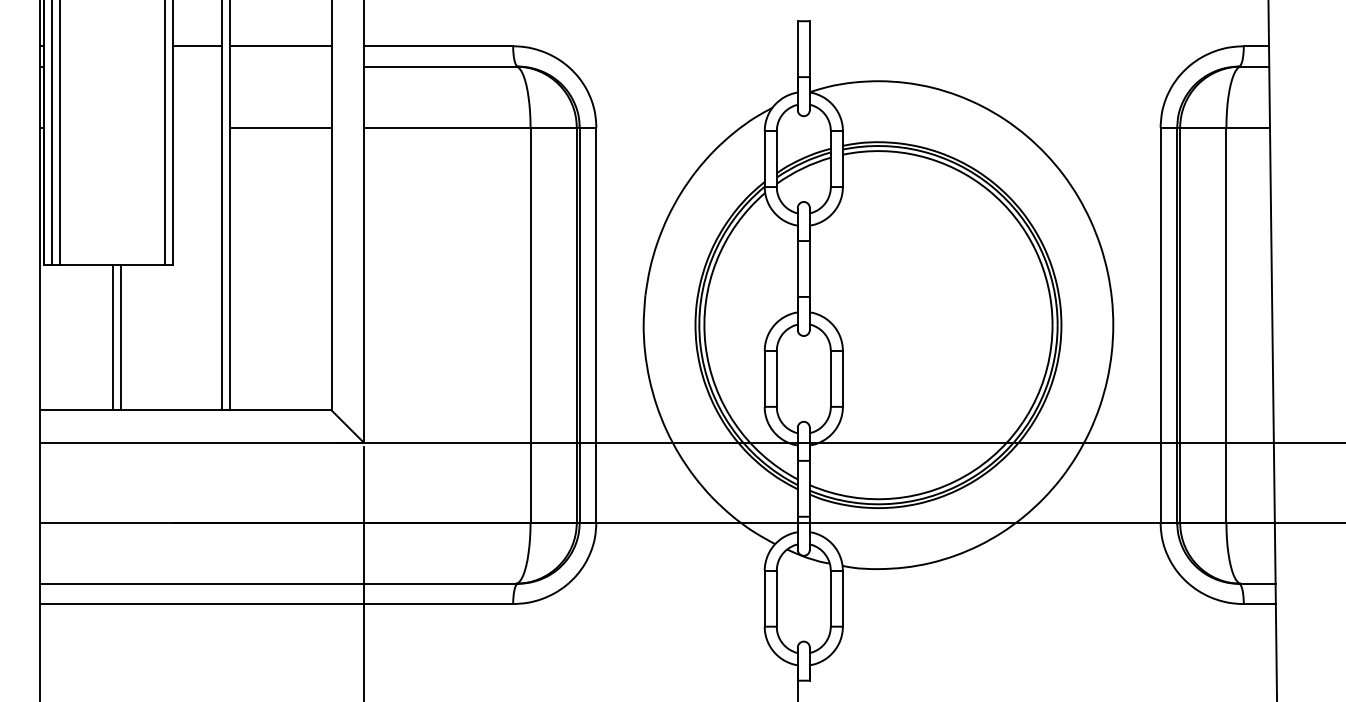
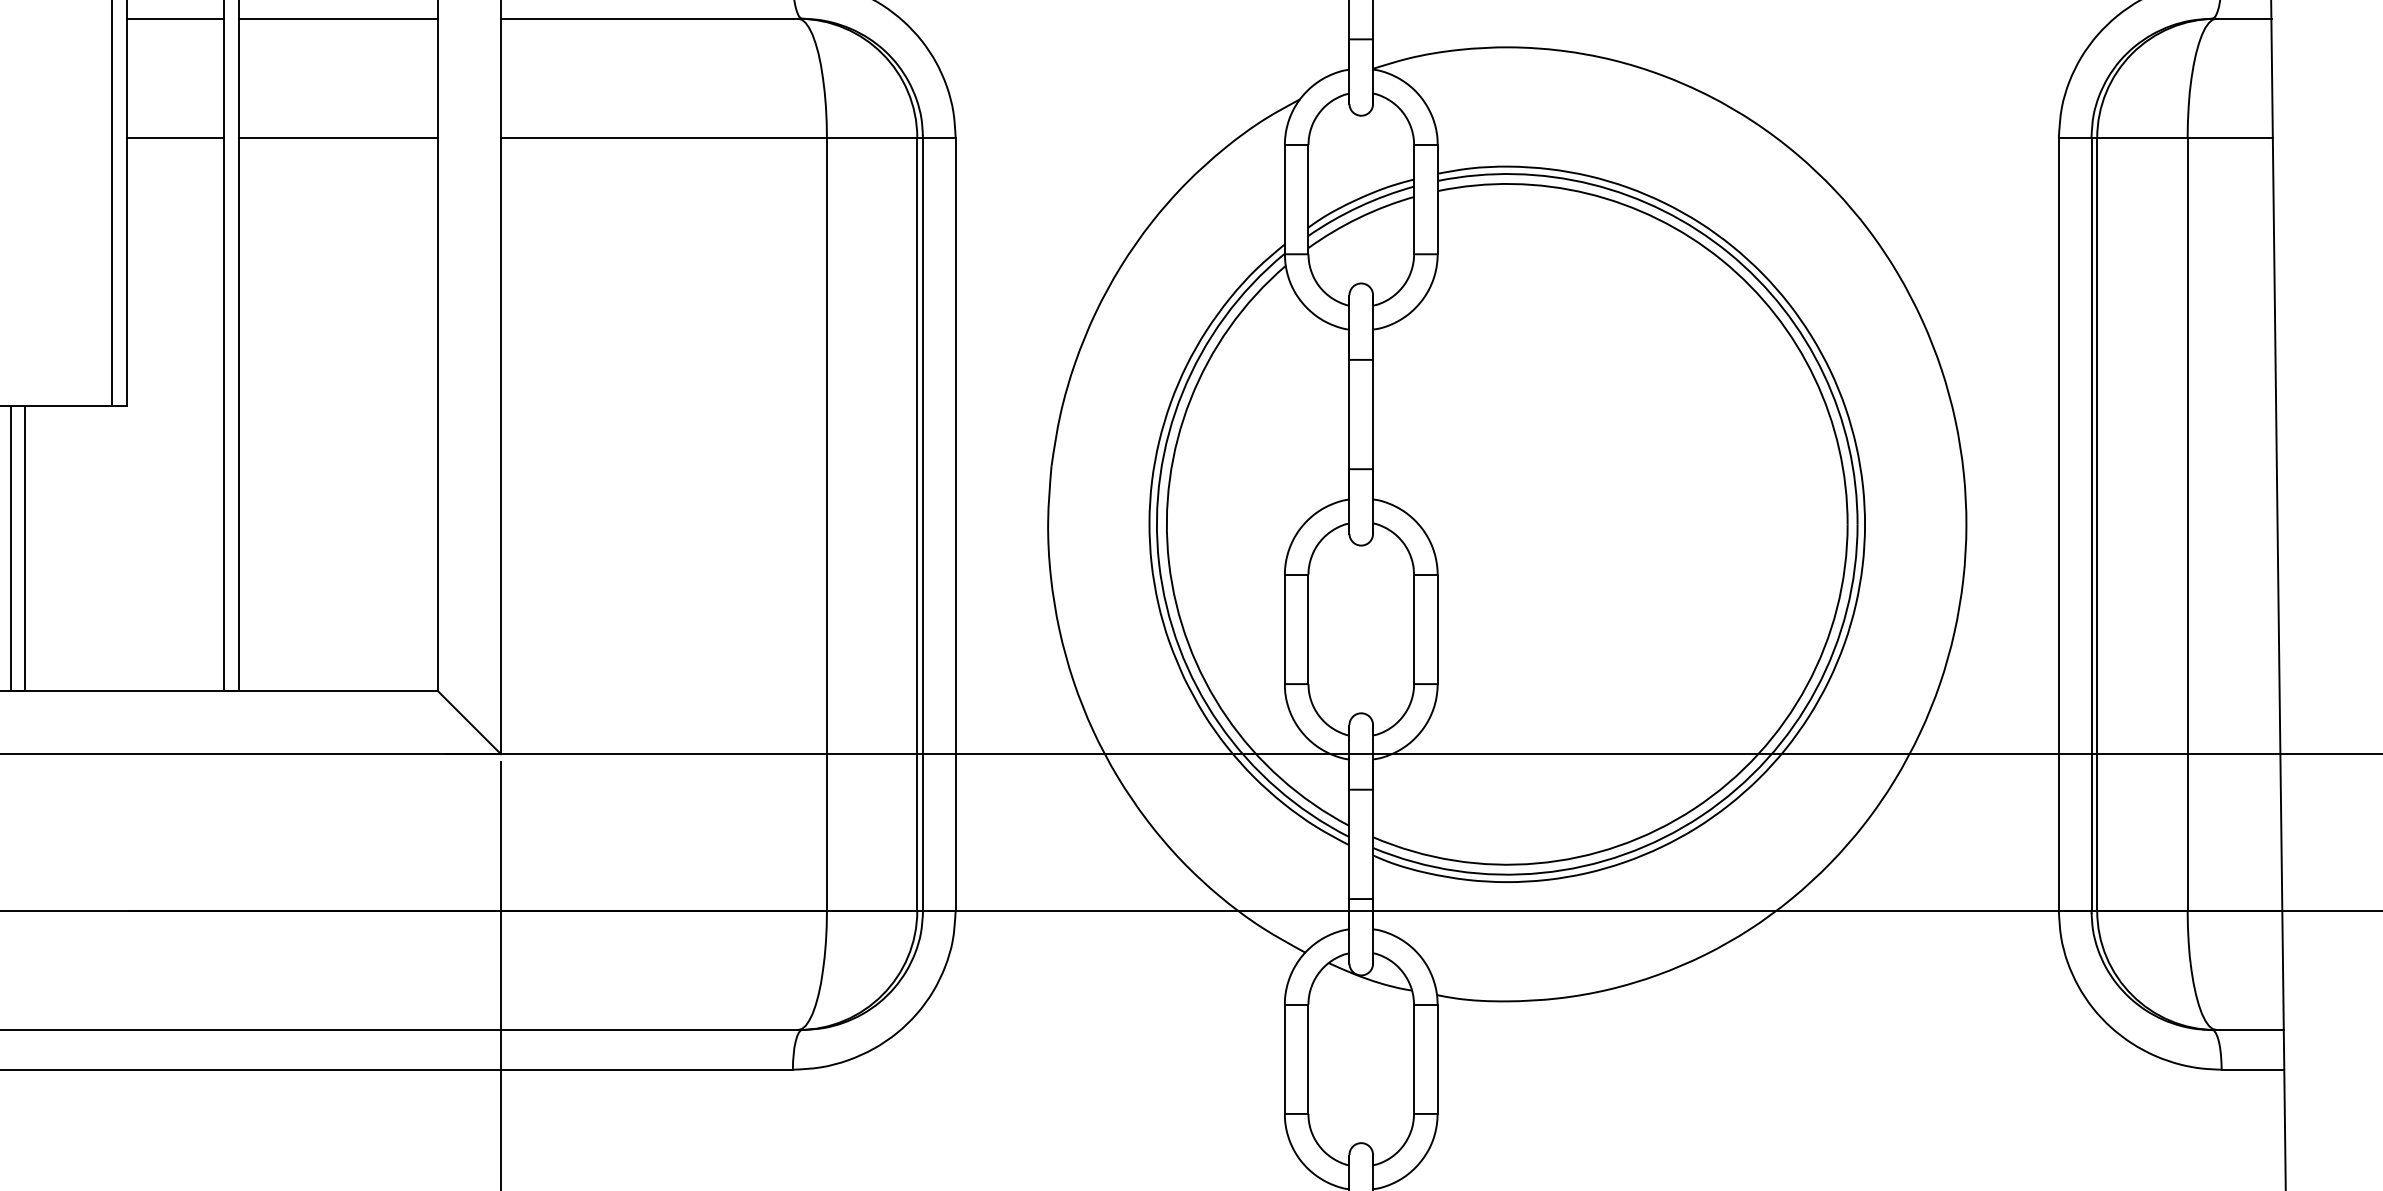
line: (197, 66) -> (175, 18), added
line: (280, 66) -> (337, 18), added
line: (197, 127) -> (175, 137), added

